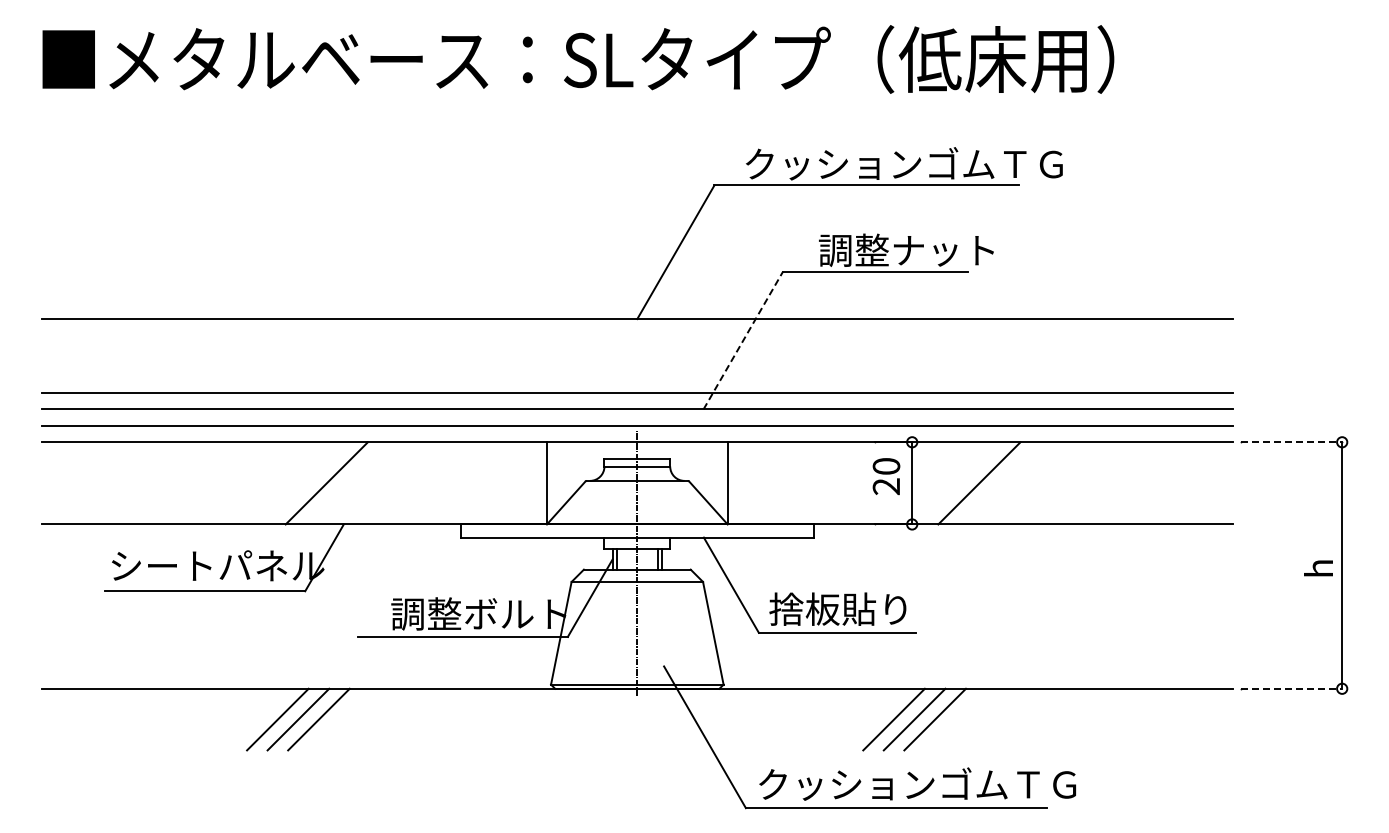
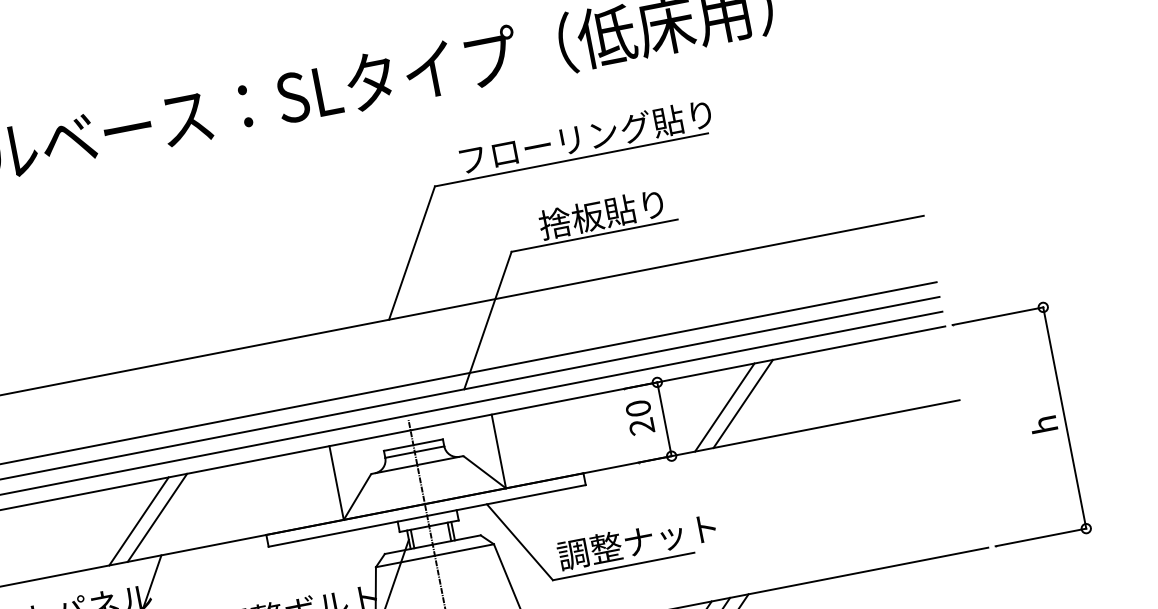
text: (903, 163) -> (600, 133), クッションゴムＴＧ -> フローリング貼り
text: (905, 249) -> (617, 210), 調整ナット -> 捨板貼り
line: (743, 340) -> (488, 320), dashed -> solid
line: (1292, 442) -> (998, 316), dashed -> solid
line: (347, 483) -> (157, 517), added
line: (999, 483) -> (742, 404), added
text: (856, 608) -> (636, 541), 捨板貼り -> 調整ナット
line: (1292, 688) -> (1041, 537), dashed -> solid

